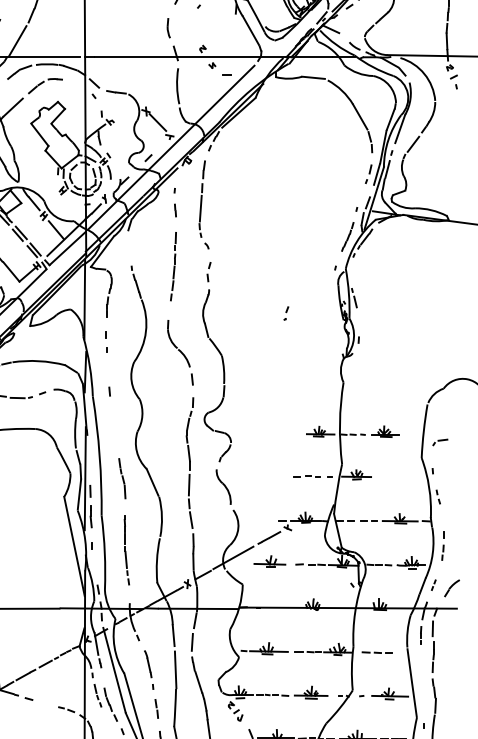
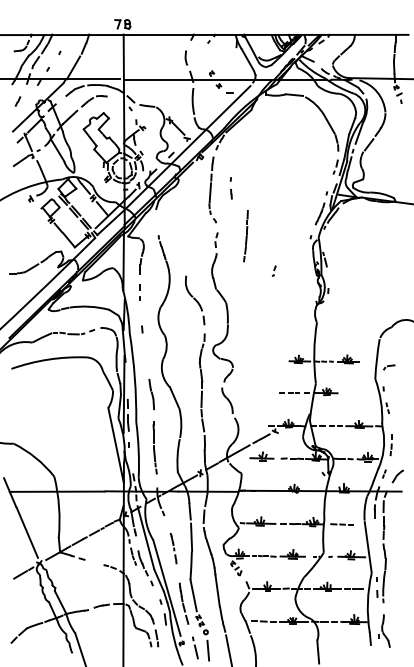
part: (174, 202) -> (230, 188), moved
part: (172, 267) -> (245, 236), moved
part: (151, 684) -> (173, 548), size x0.6

